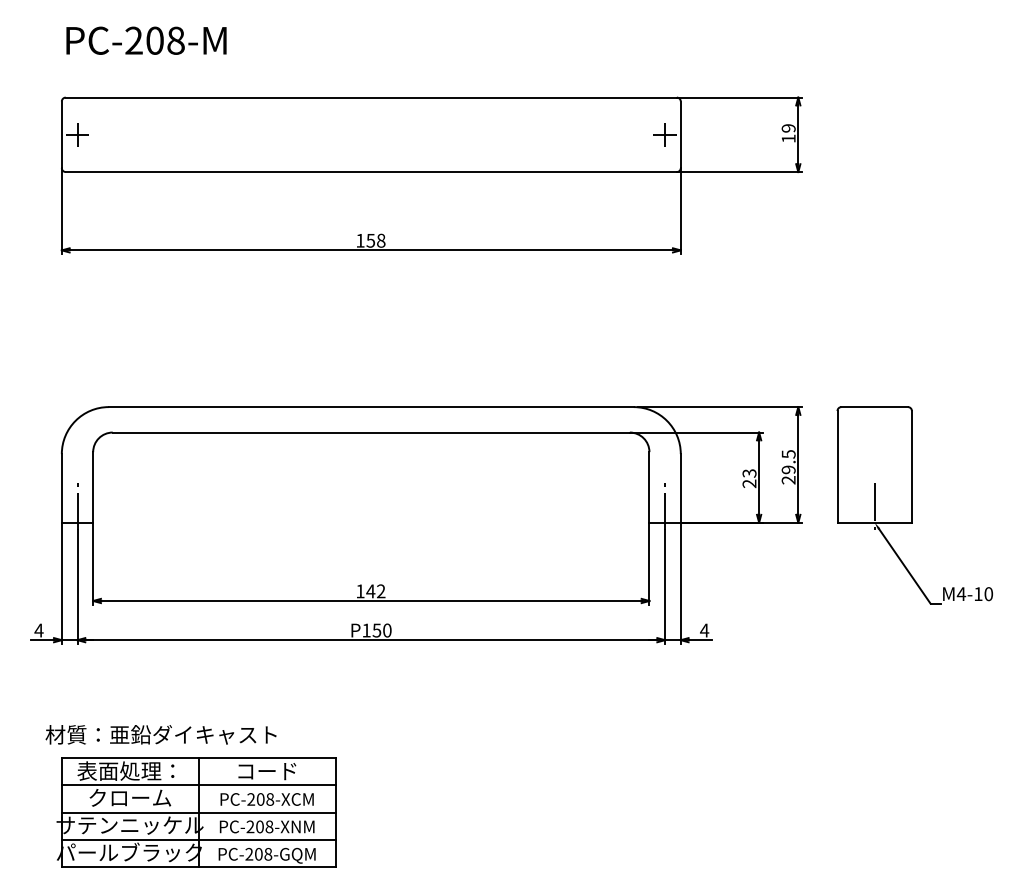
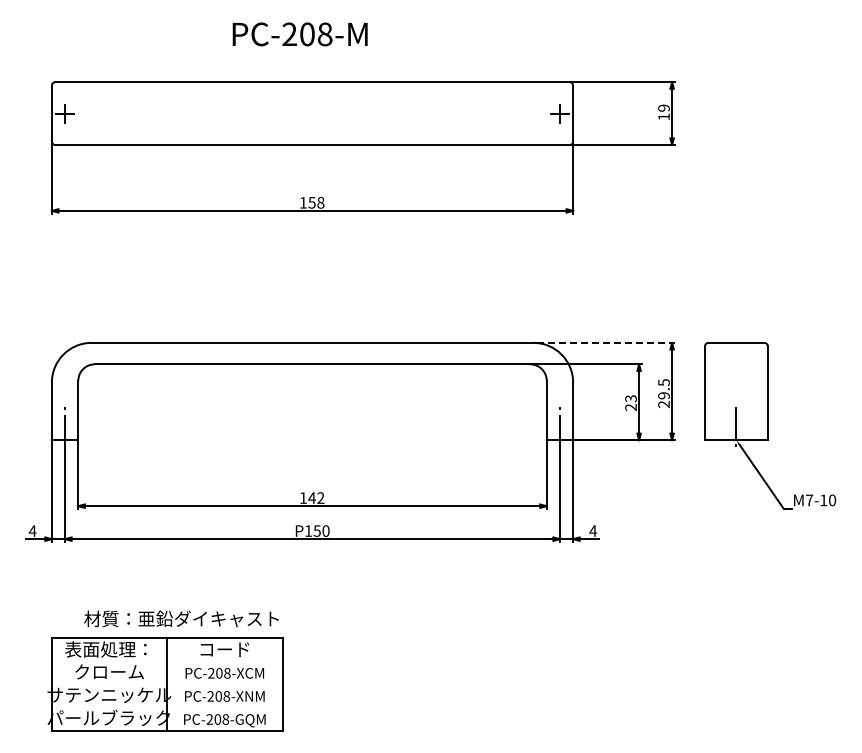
text: (145, 40) -> (299, 34), moved
line: (720, 406) -> (606, 342), solid -> dashed
text: (961, 594) -> (809, 500), M4-10 -> M7-10
text: (161, 734) -> (181, 618), moved
line: (197, 785) -> (166, 661), removed
line: (197, 812) -> (166, 684), removed
line: (197, 840) -> (166, 707), removed

